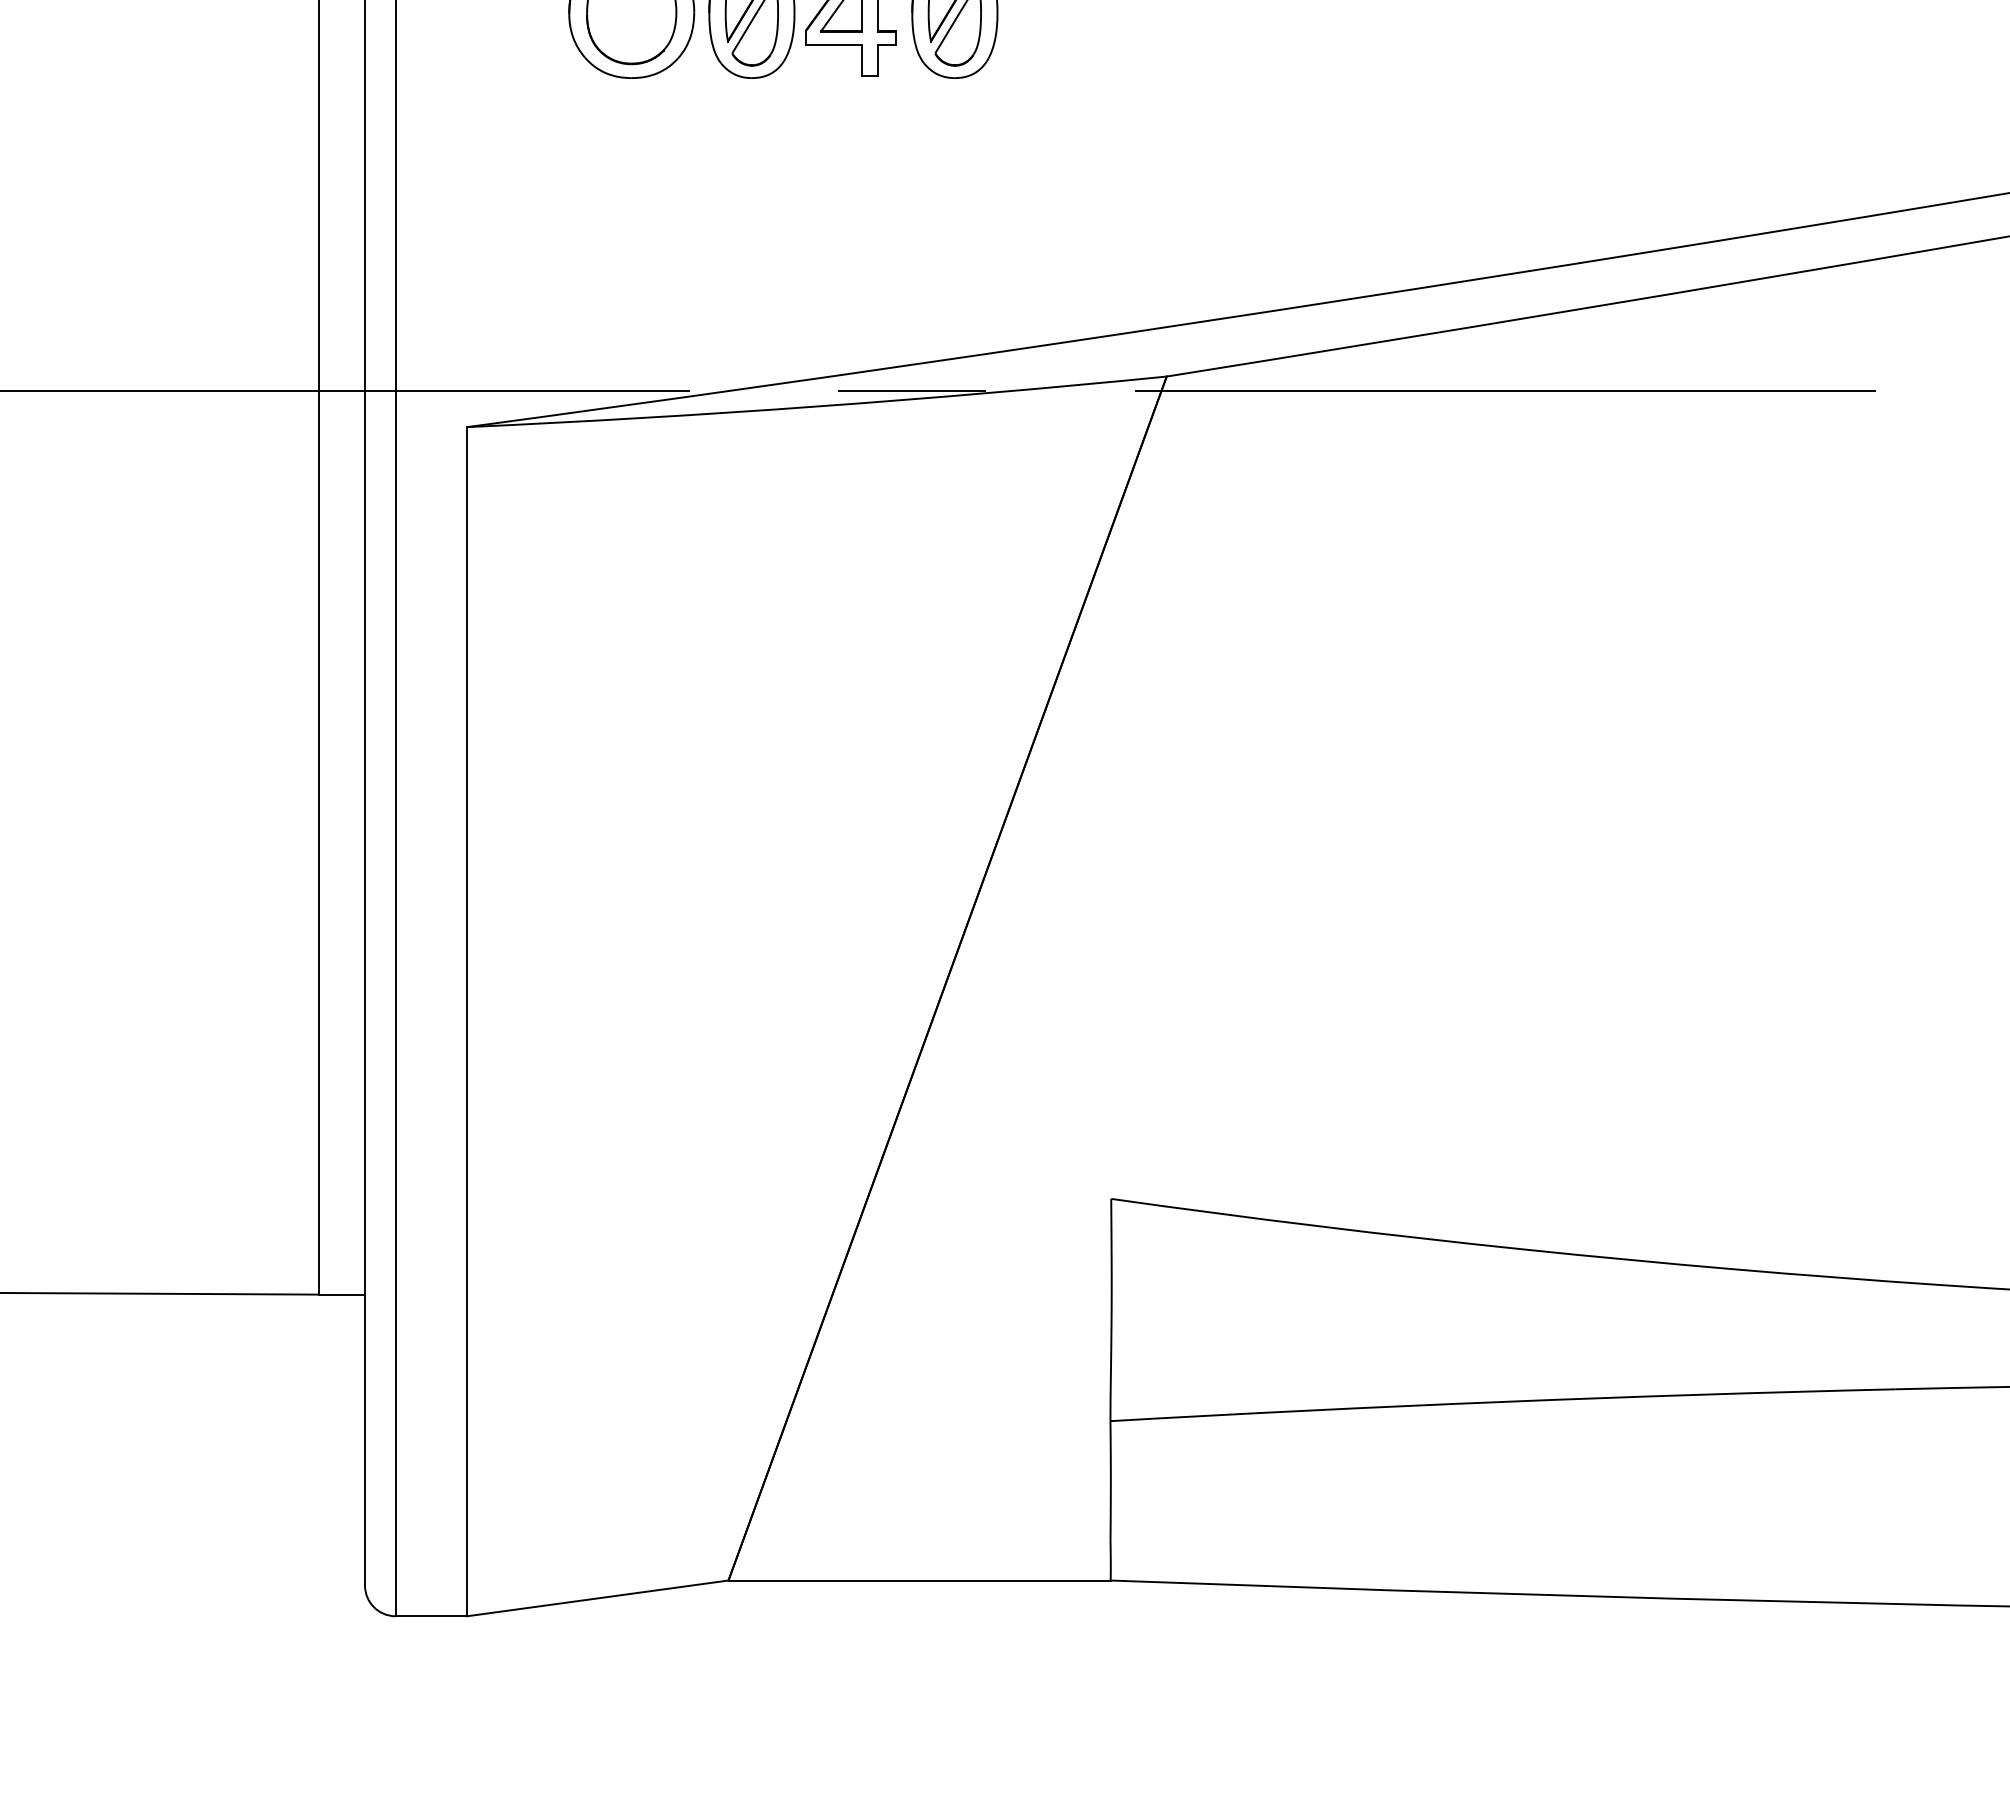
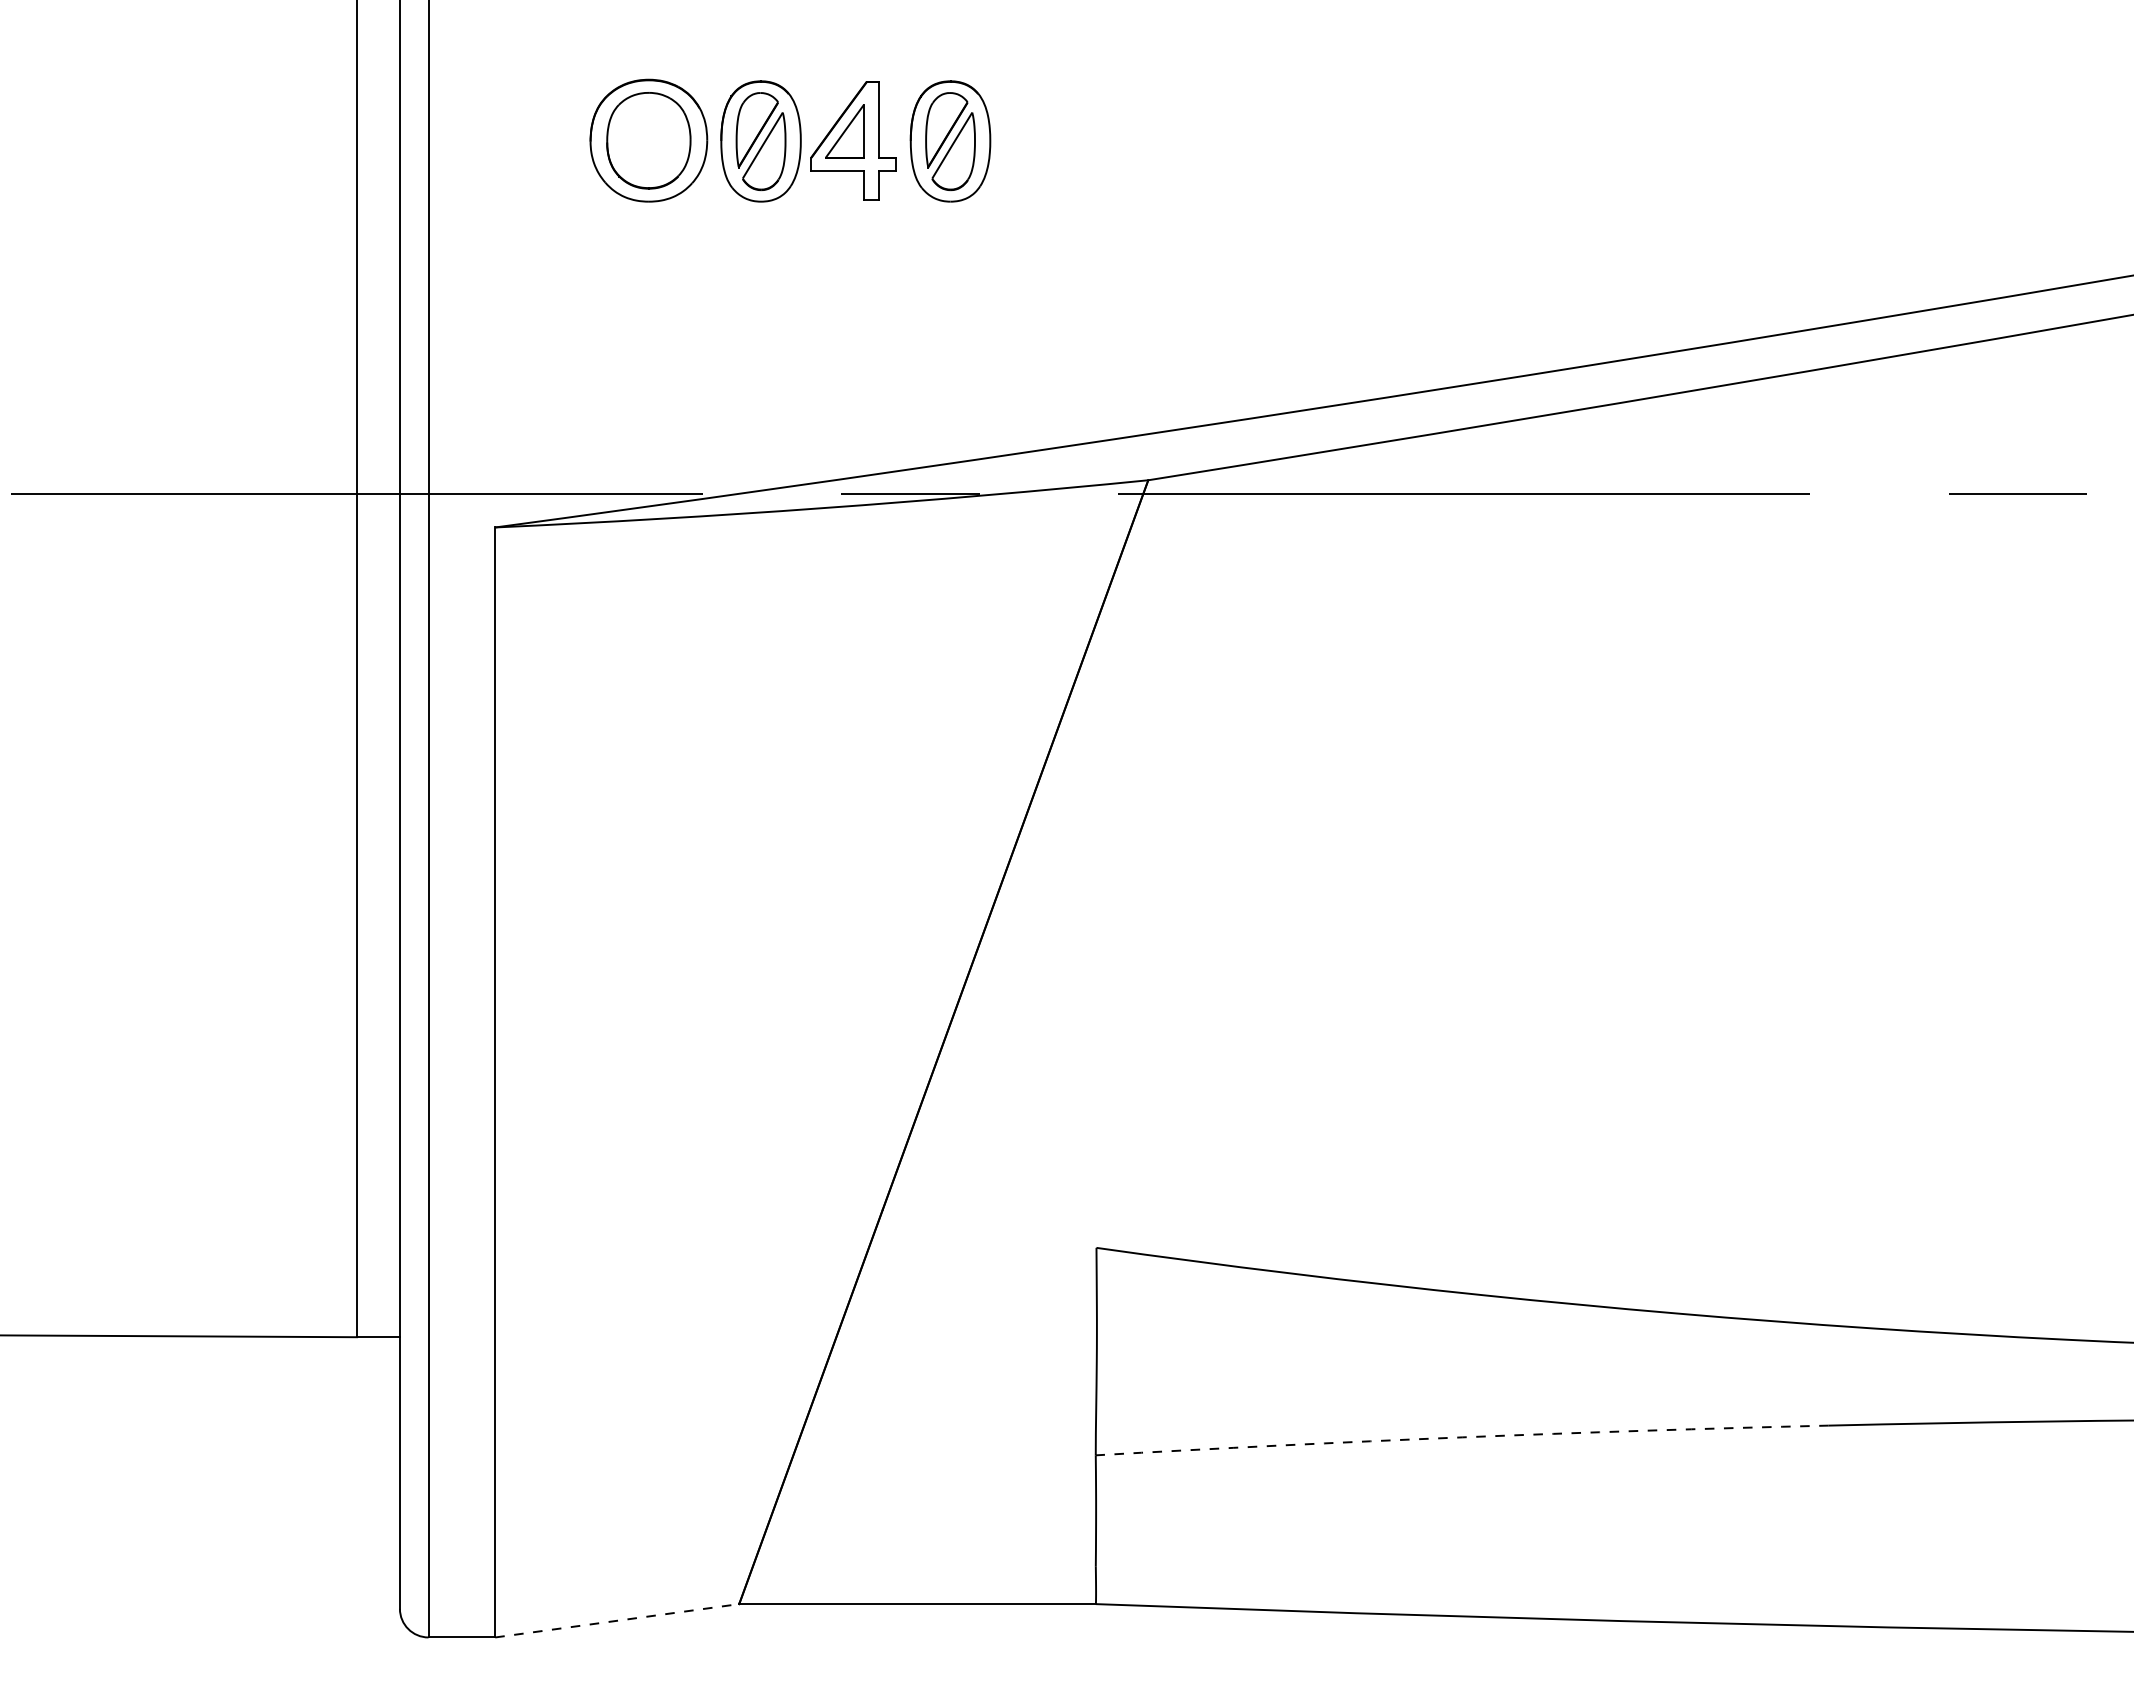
arc: (1503, 1402) -> (1462, 1437), solid -> dashed
line: (598, 1598) -> (617, 1620), solid -> dashed

